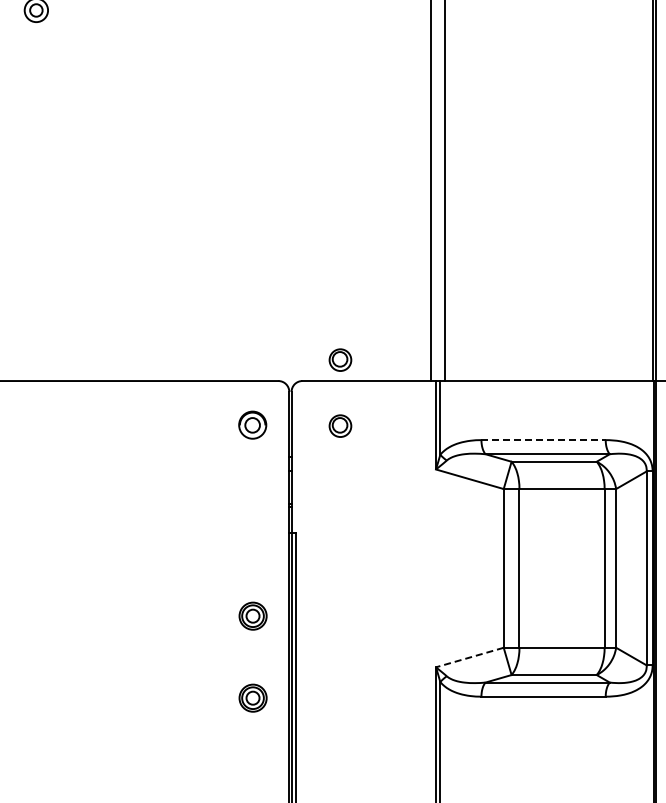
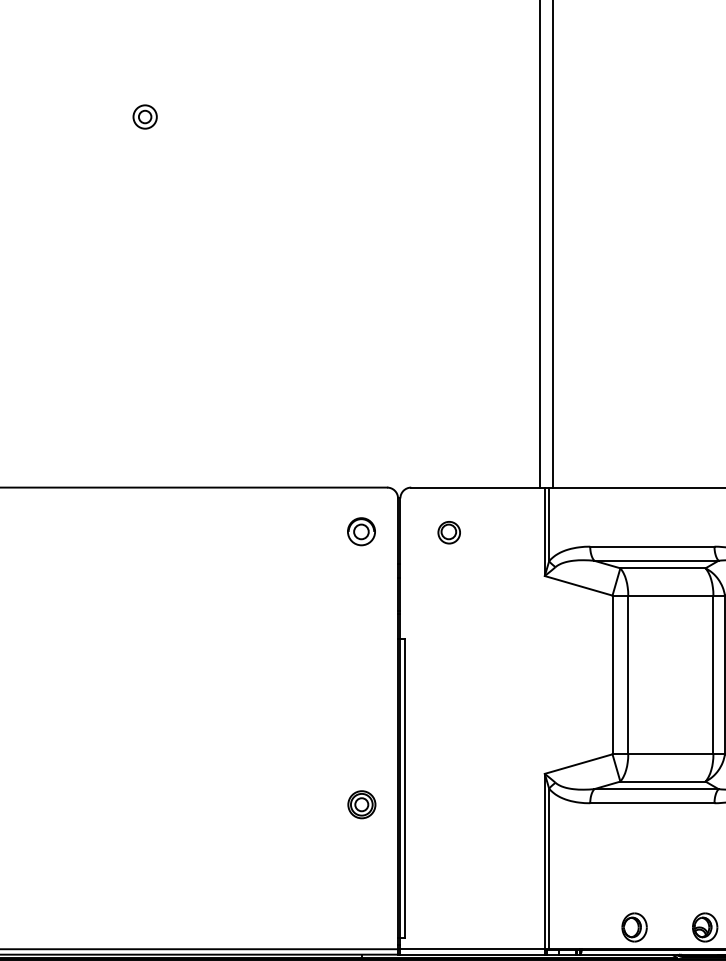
part: (339, 359) -> (448, 466), removed
line: (543, 439) -> (652, 546), dashed -> solid
part: (252, 615) -> (361, 722), removed
line: (469, 657) -> (578, 764), dashed -> solid

